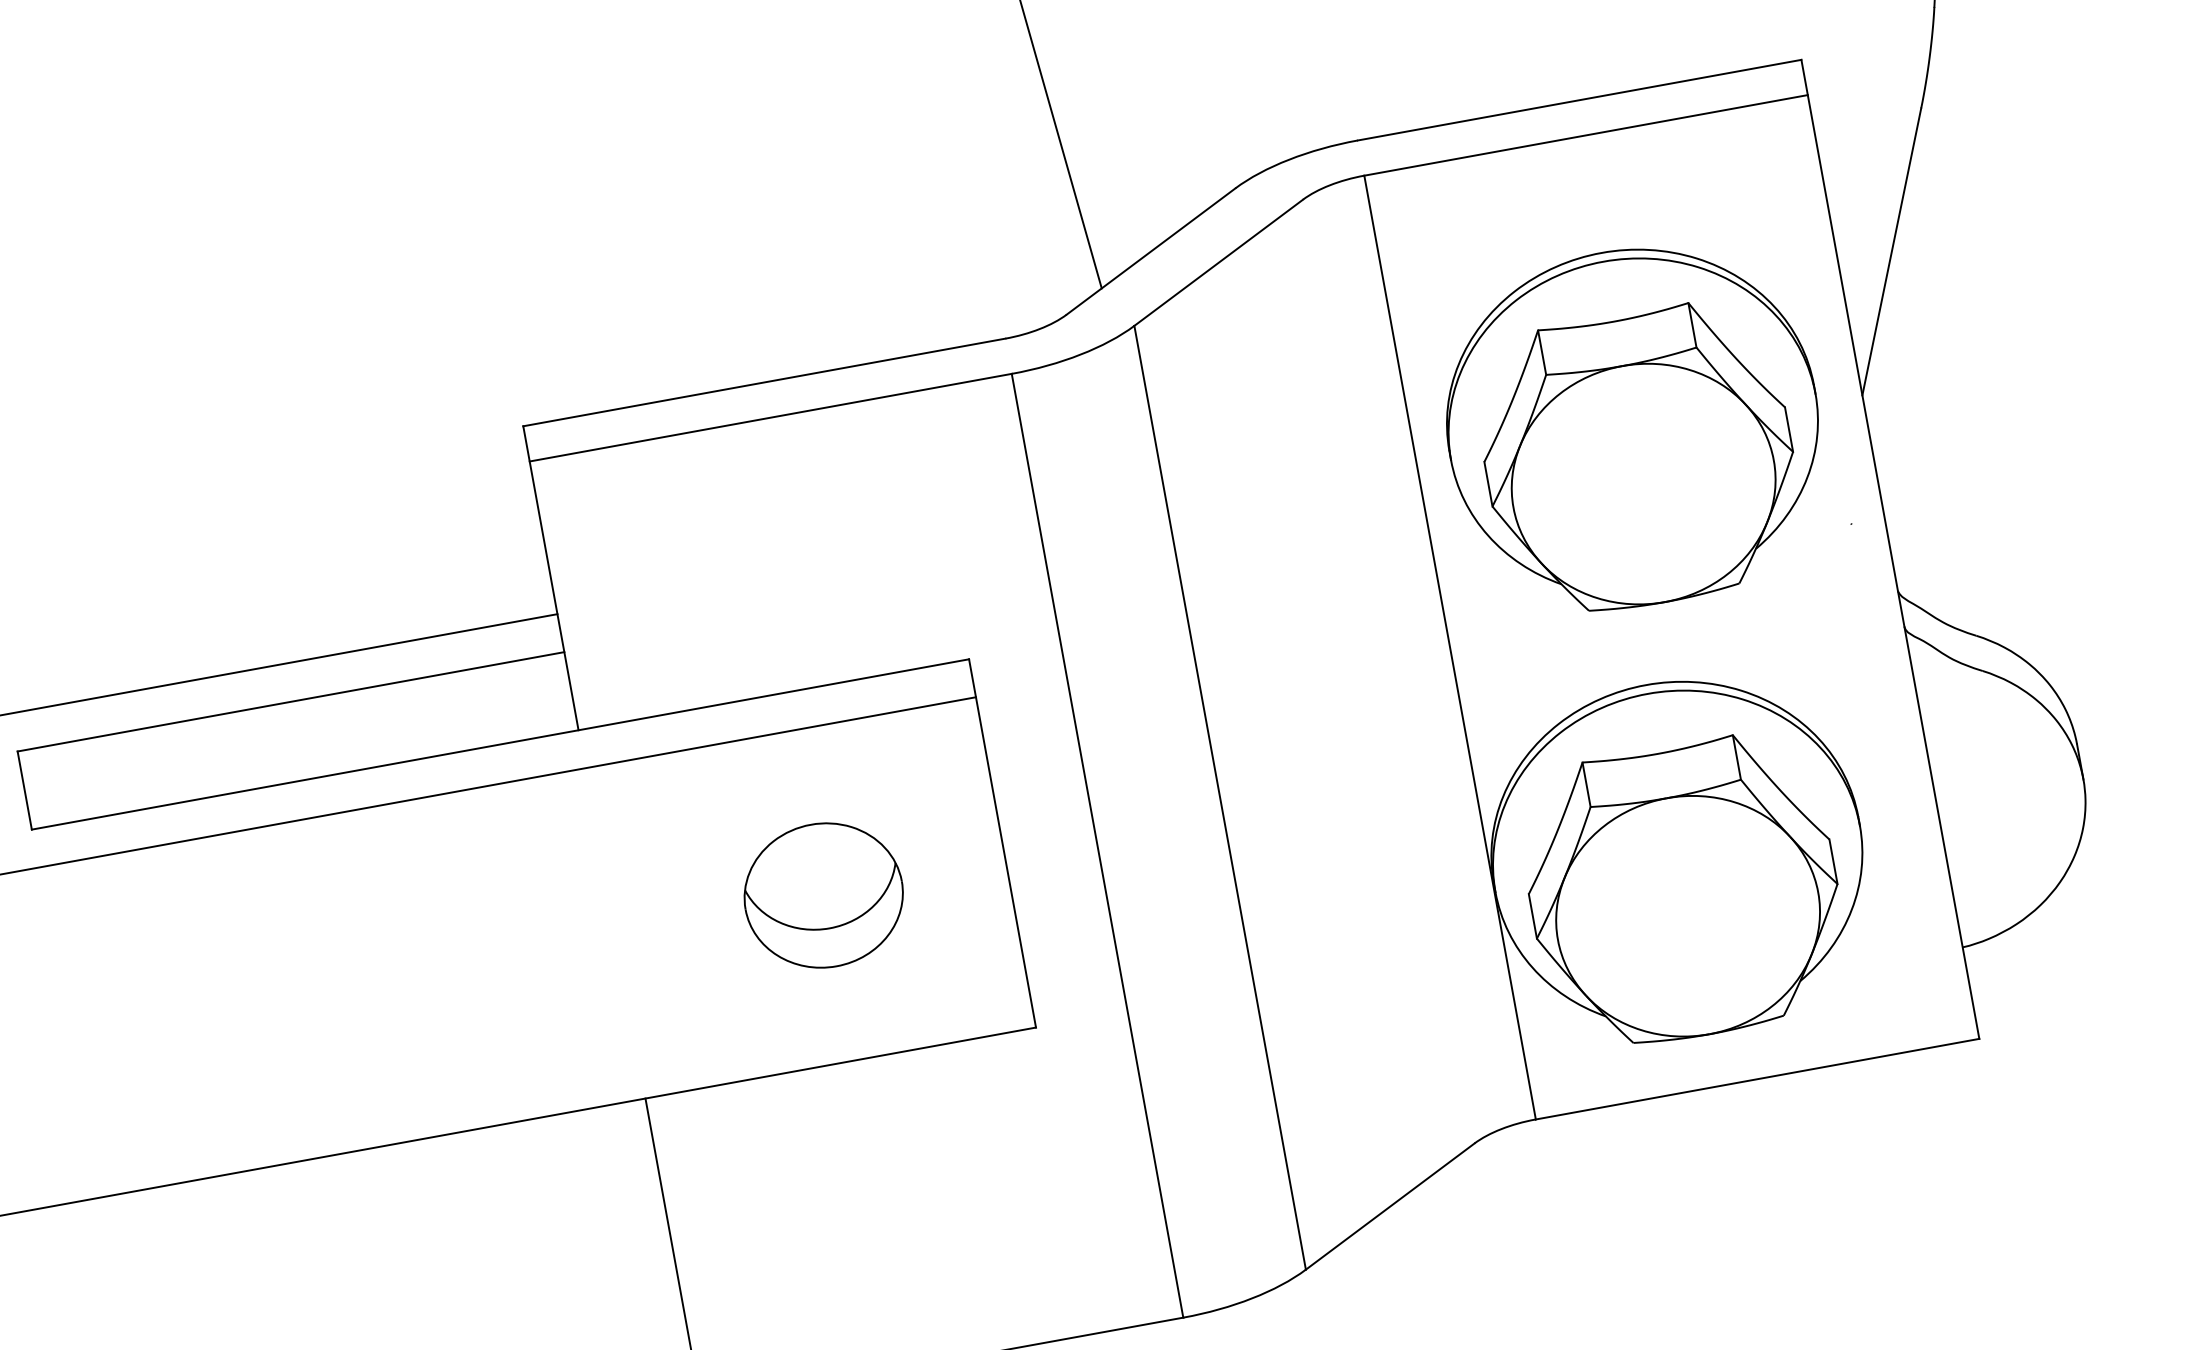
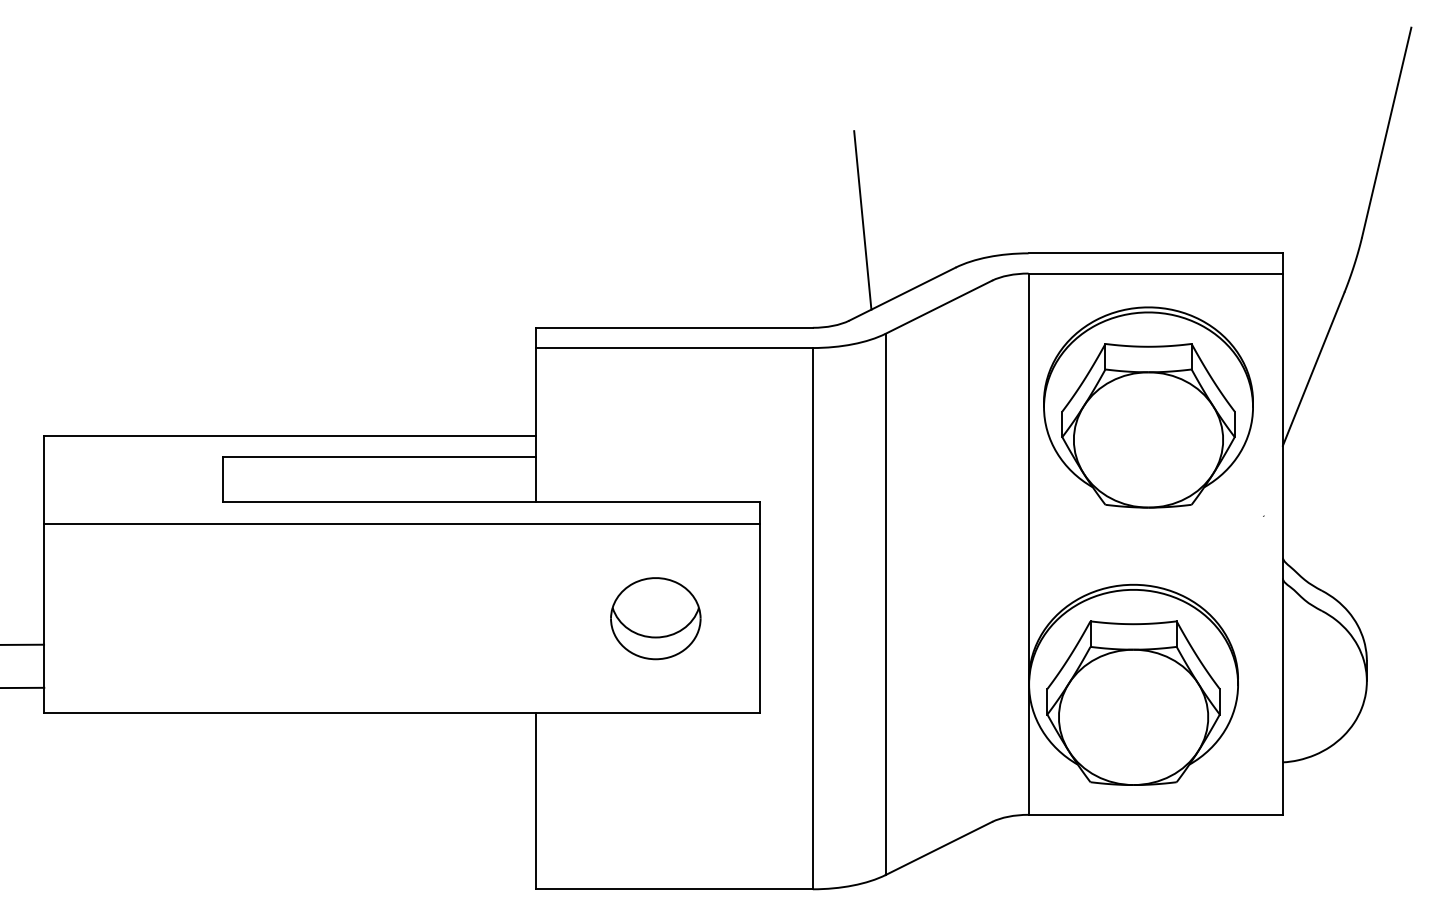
part: (1633, 427) -> (1148, 407), moved

